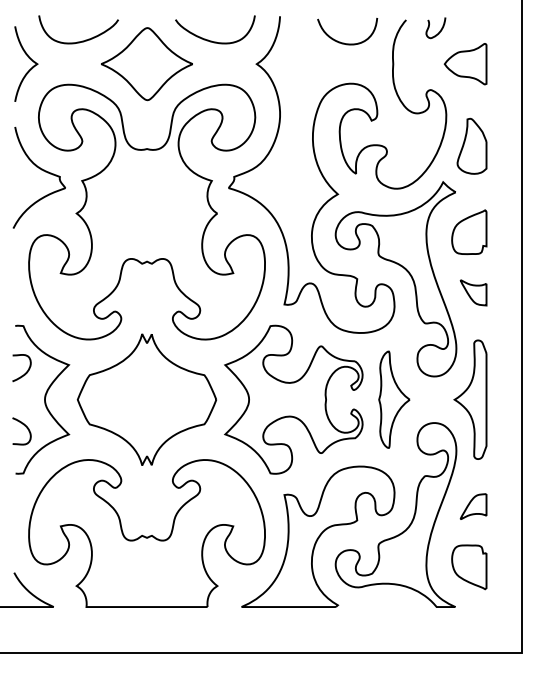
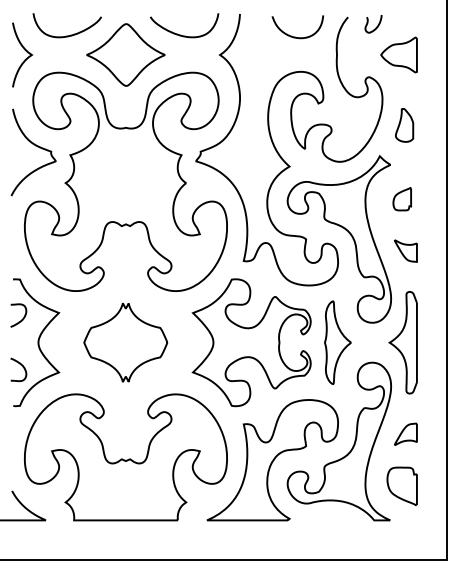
part: (471, 145) -> (404, 124), size x0.7
part: (469, 232) -> (402, 199), size x0.6
part: (146, 399) -> (125, 342), size x0.7

